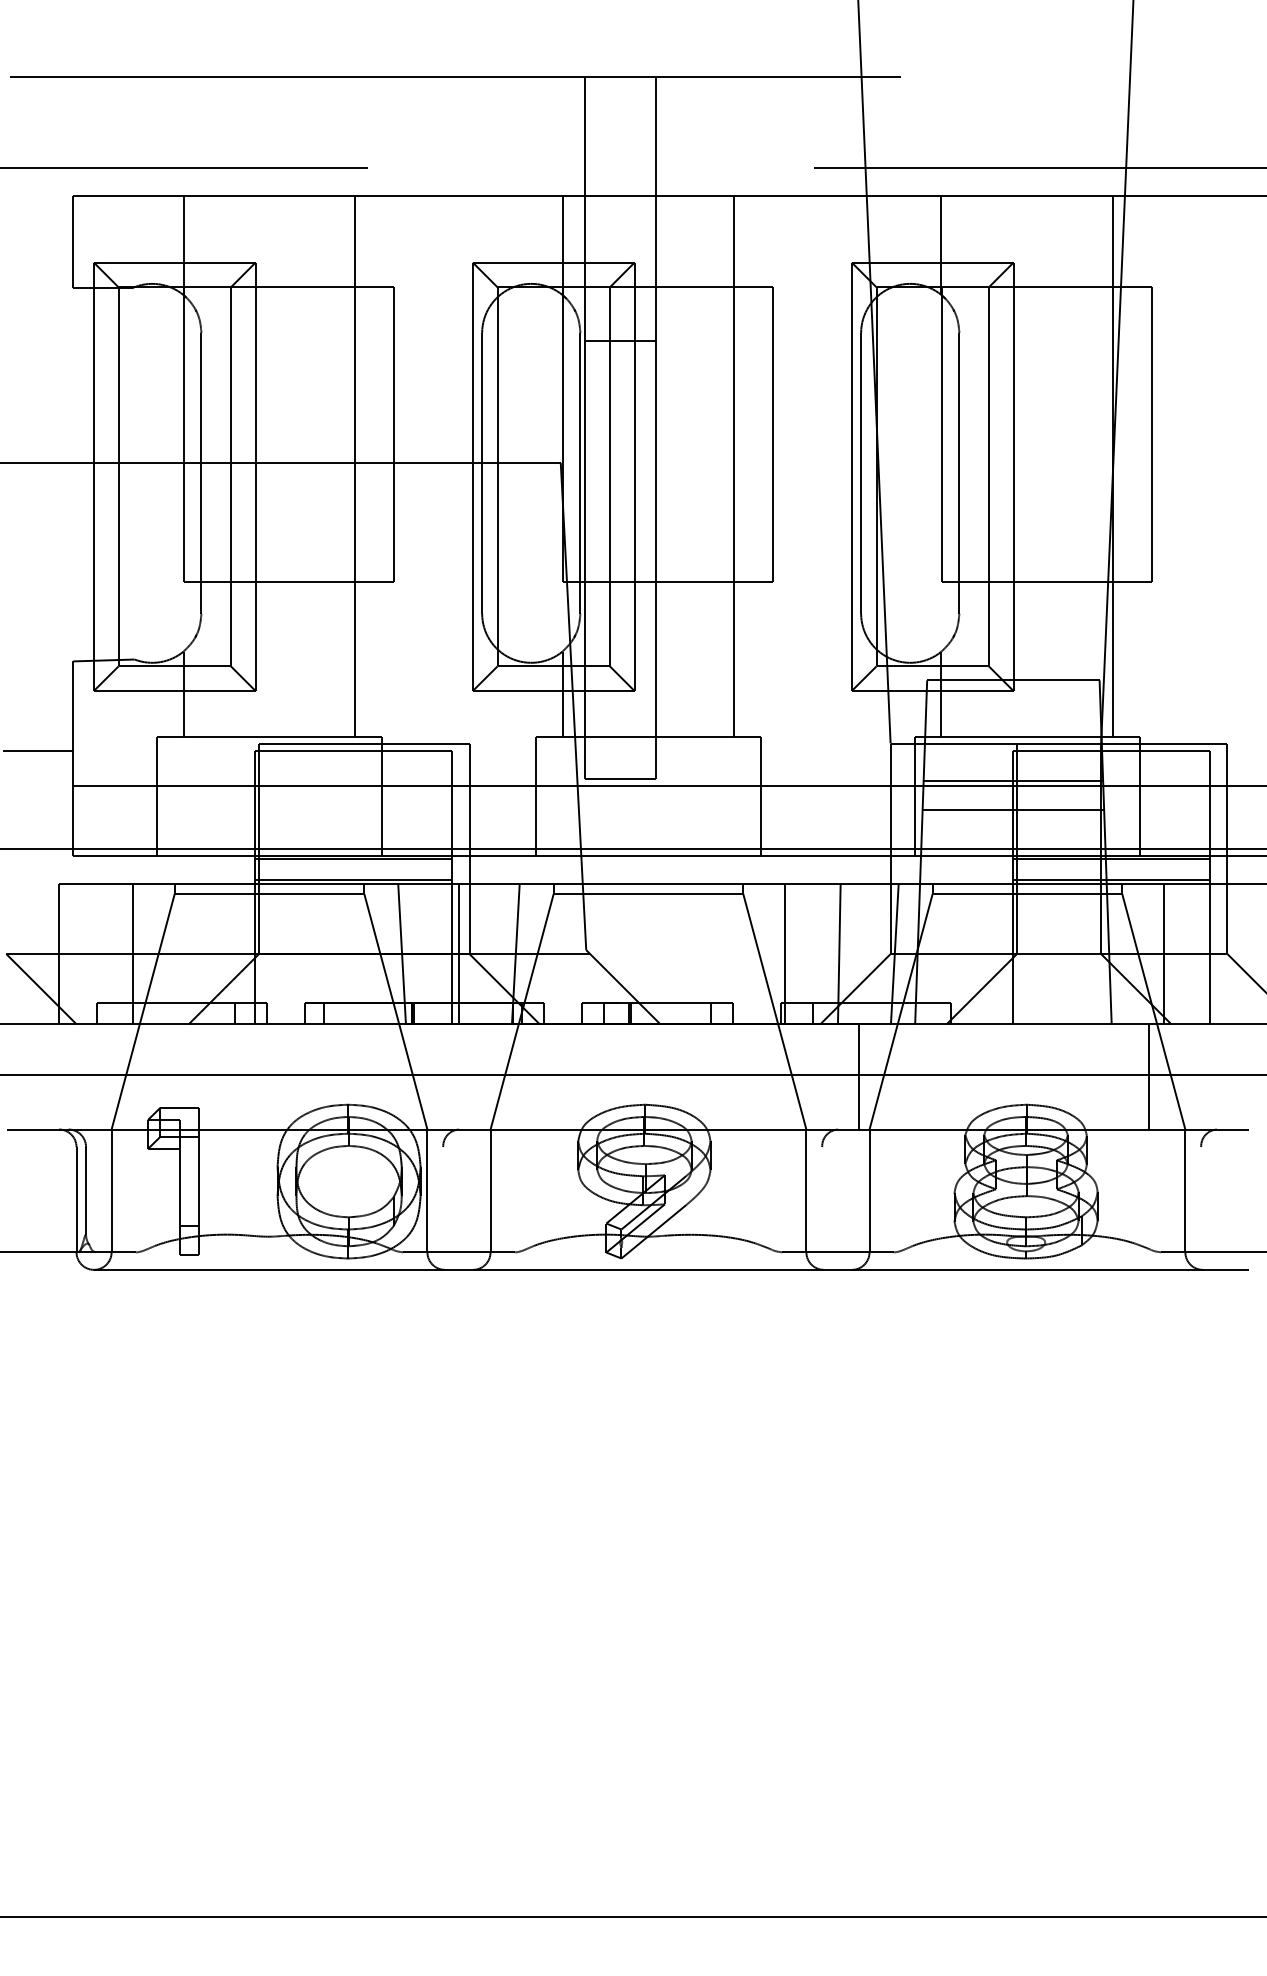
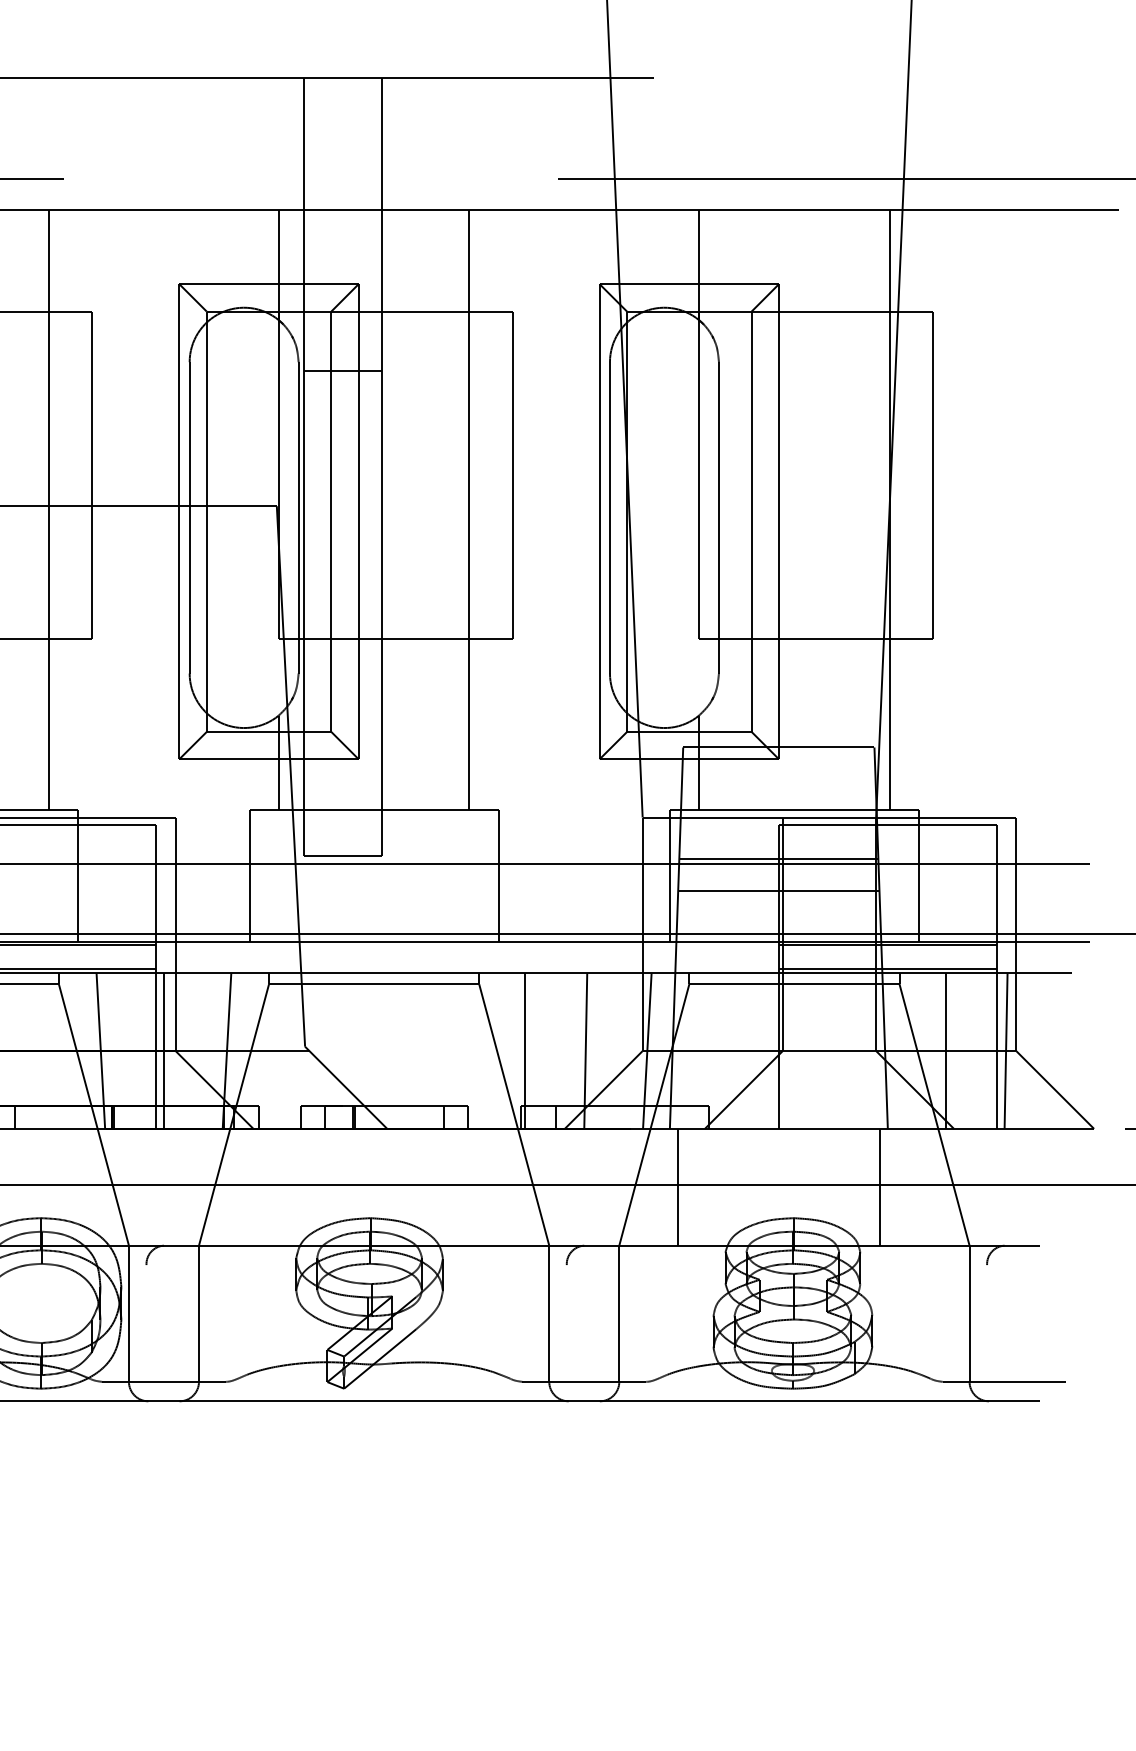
line: (1217, 953) -> (1005, 1050), added
line: (858, 1076) -> (678, 1186), moved
line: (1149, 1076) -> (879, 1186), moved

